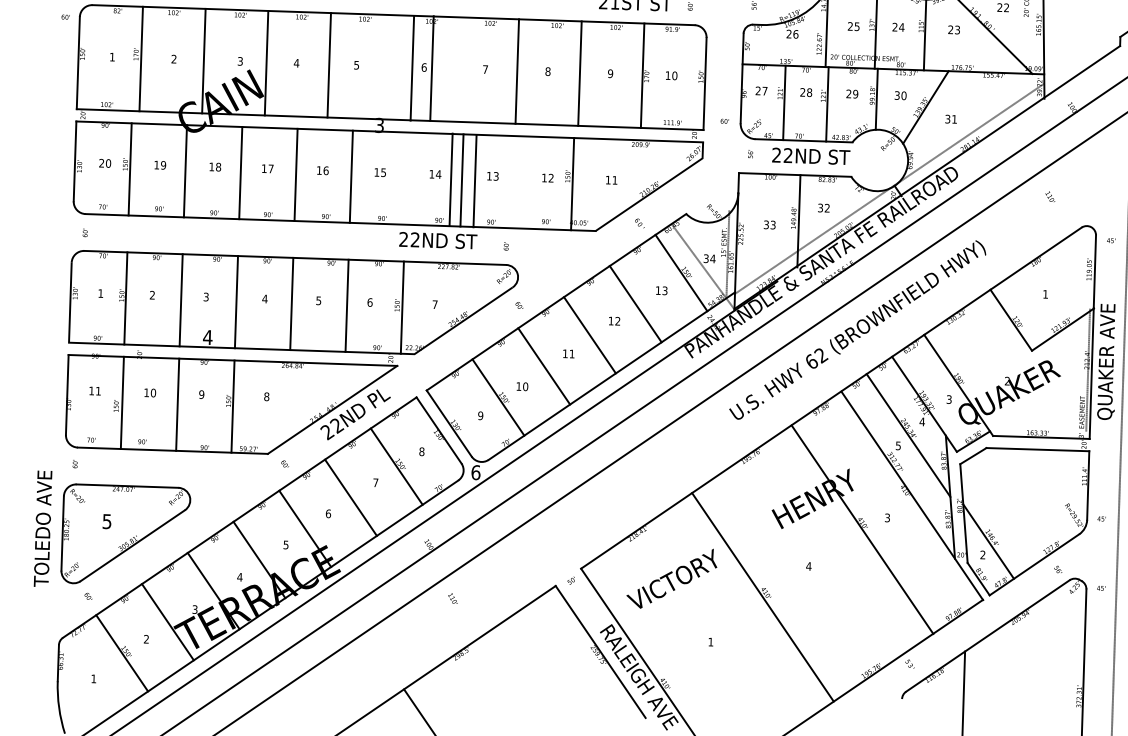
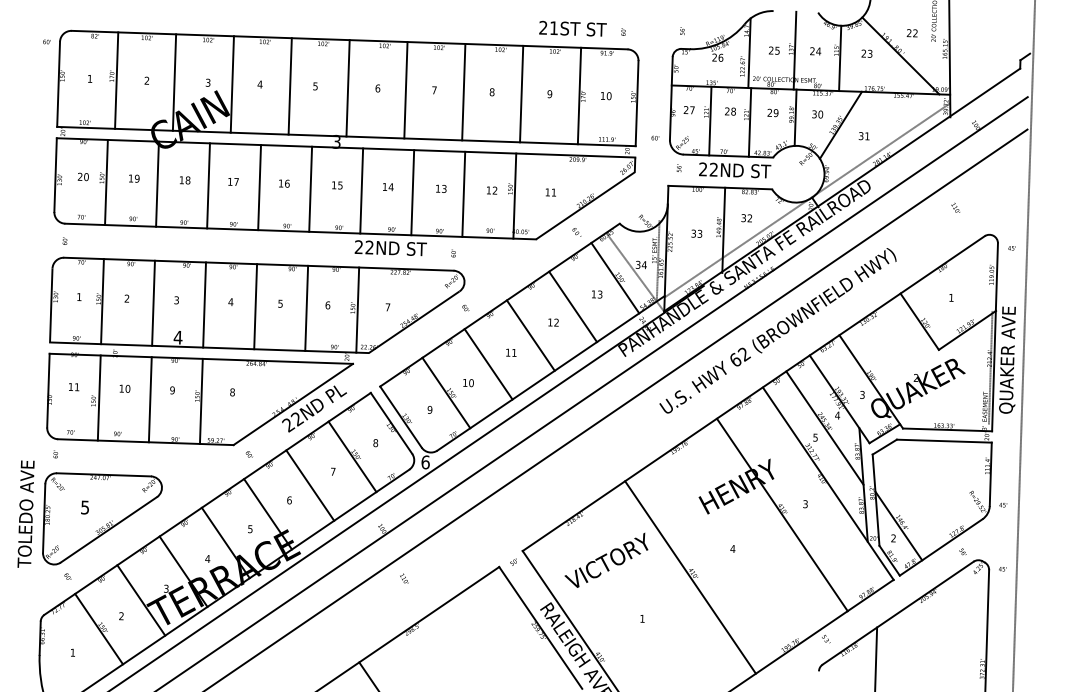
line: (411, 68) -> (405, 90), moved
line: (431, 68) -> (347, 88), moved
line: (450, 179) -> (361, 190), moved
line: (474, 180) -> (463, 193), moved

